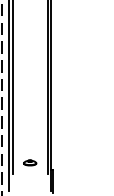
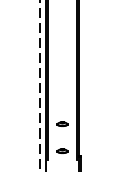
part: (30, 128) -> (62, 123), added

